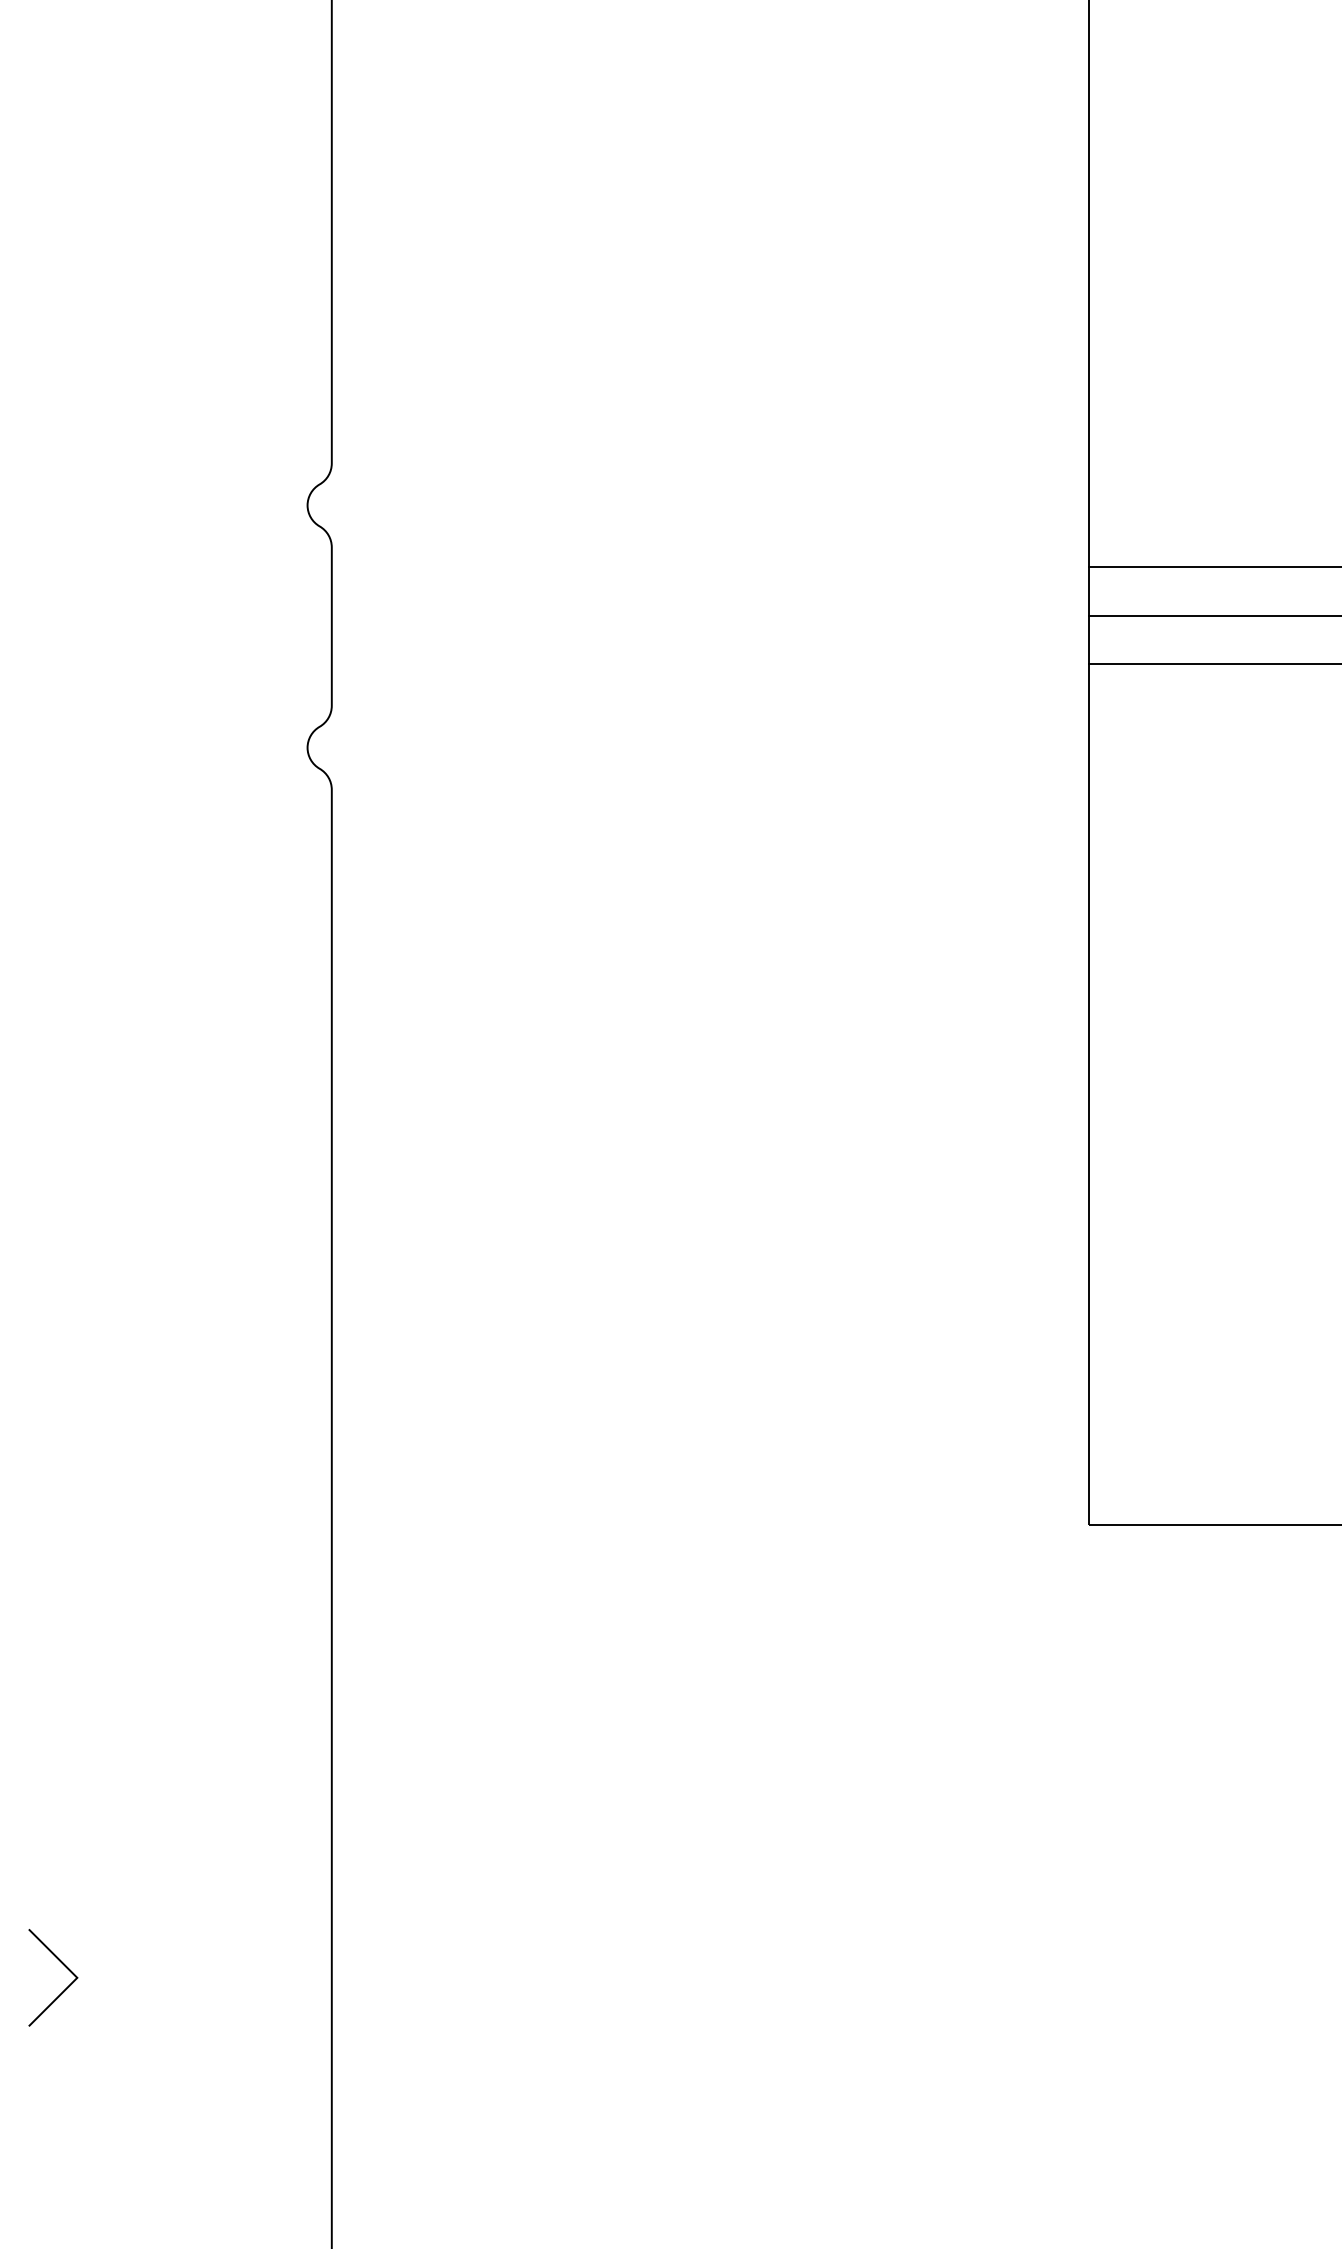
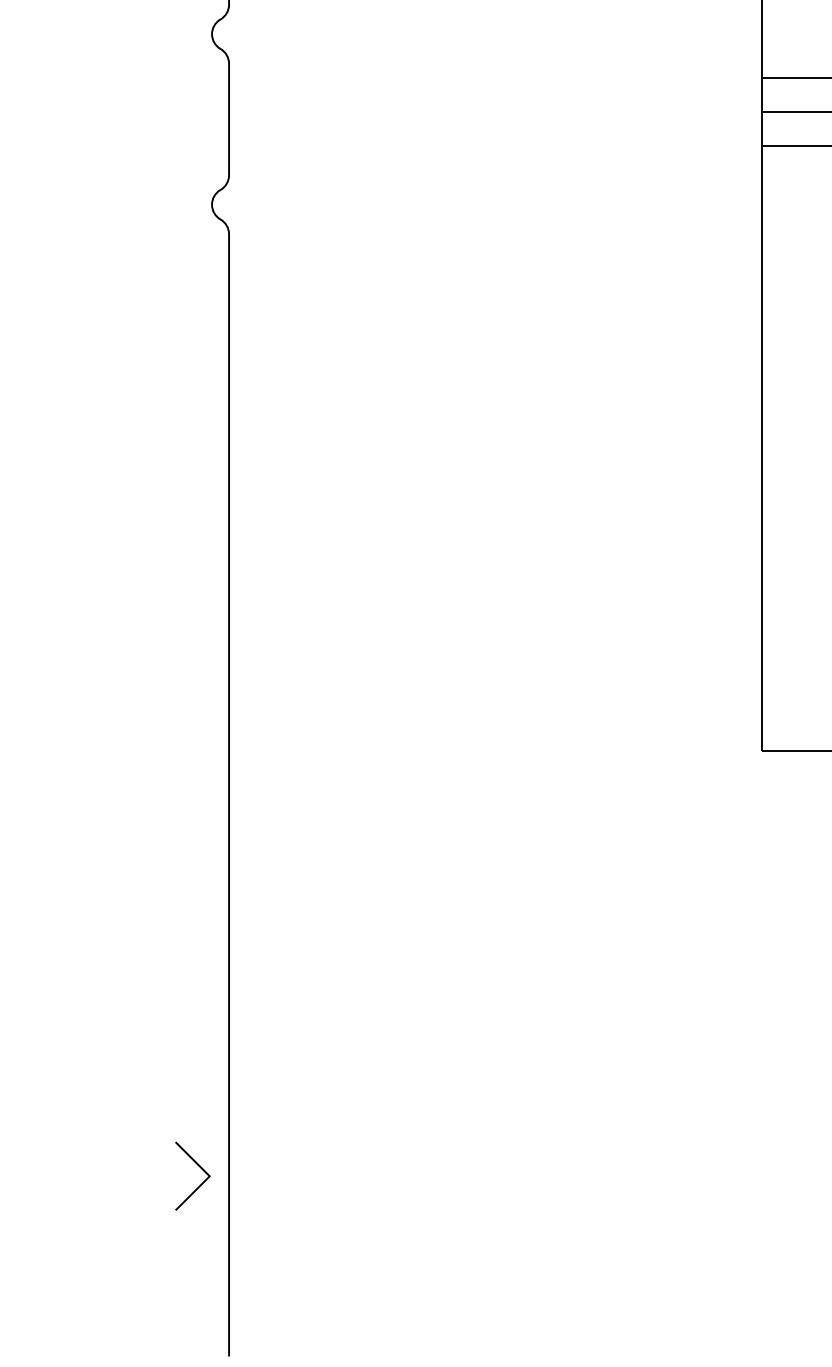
line: (64, 1966) -> (200, 1168), moved

